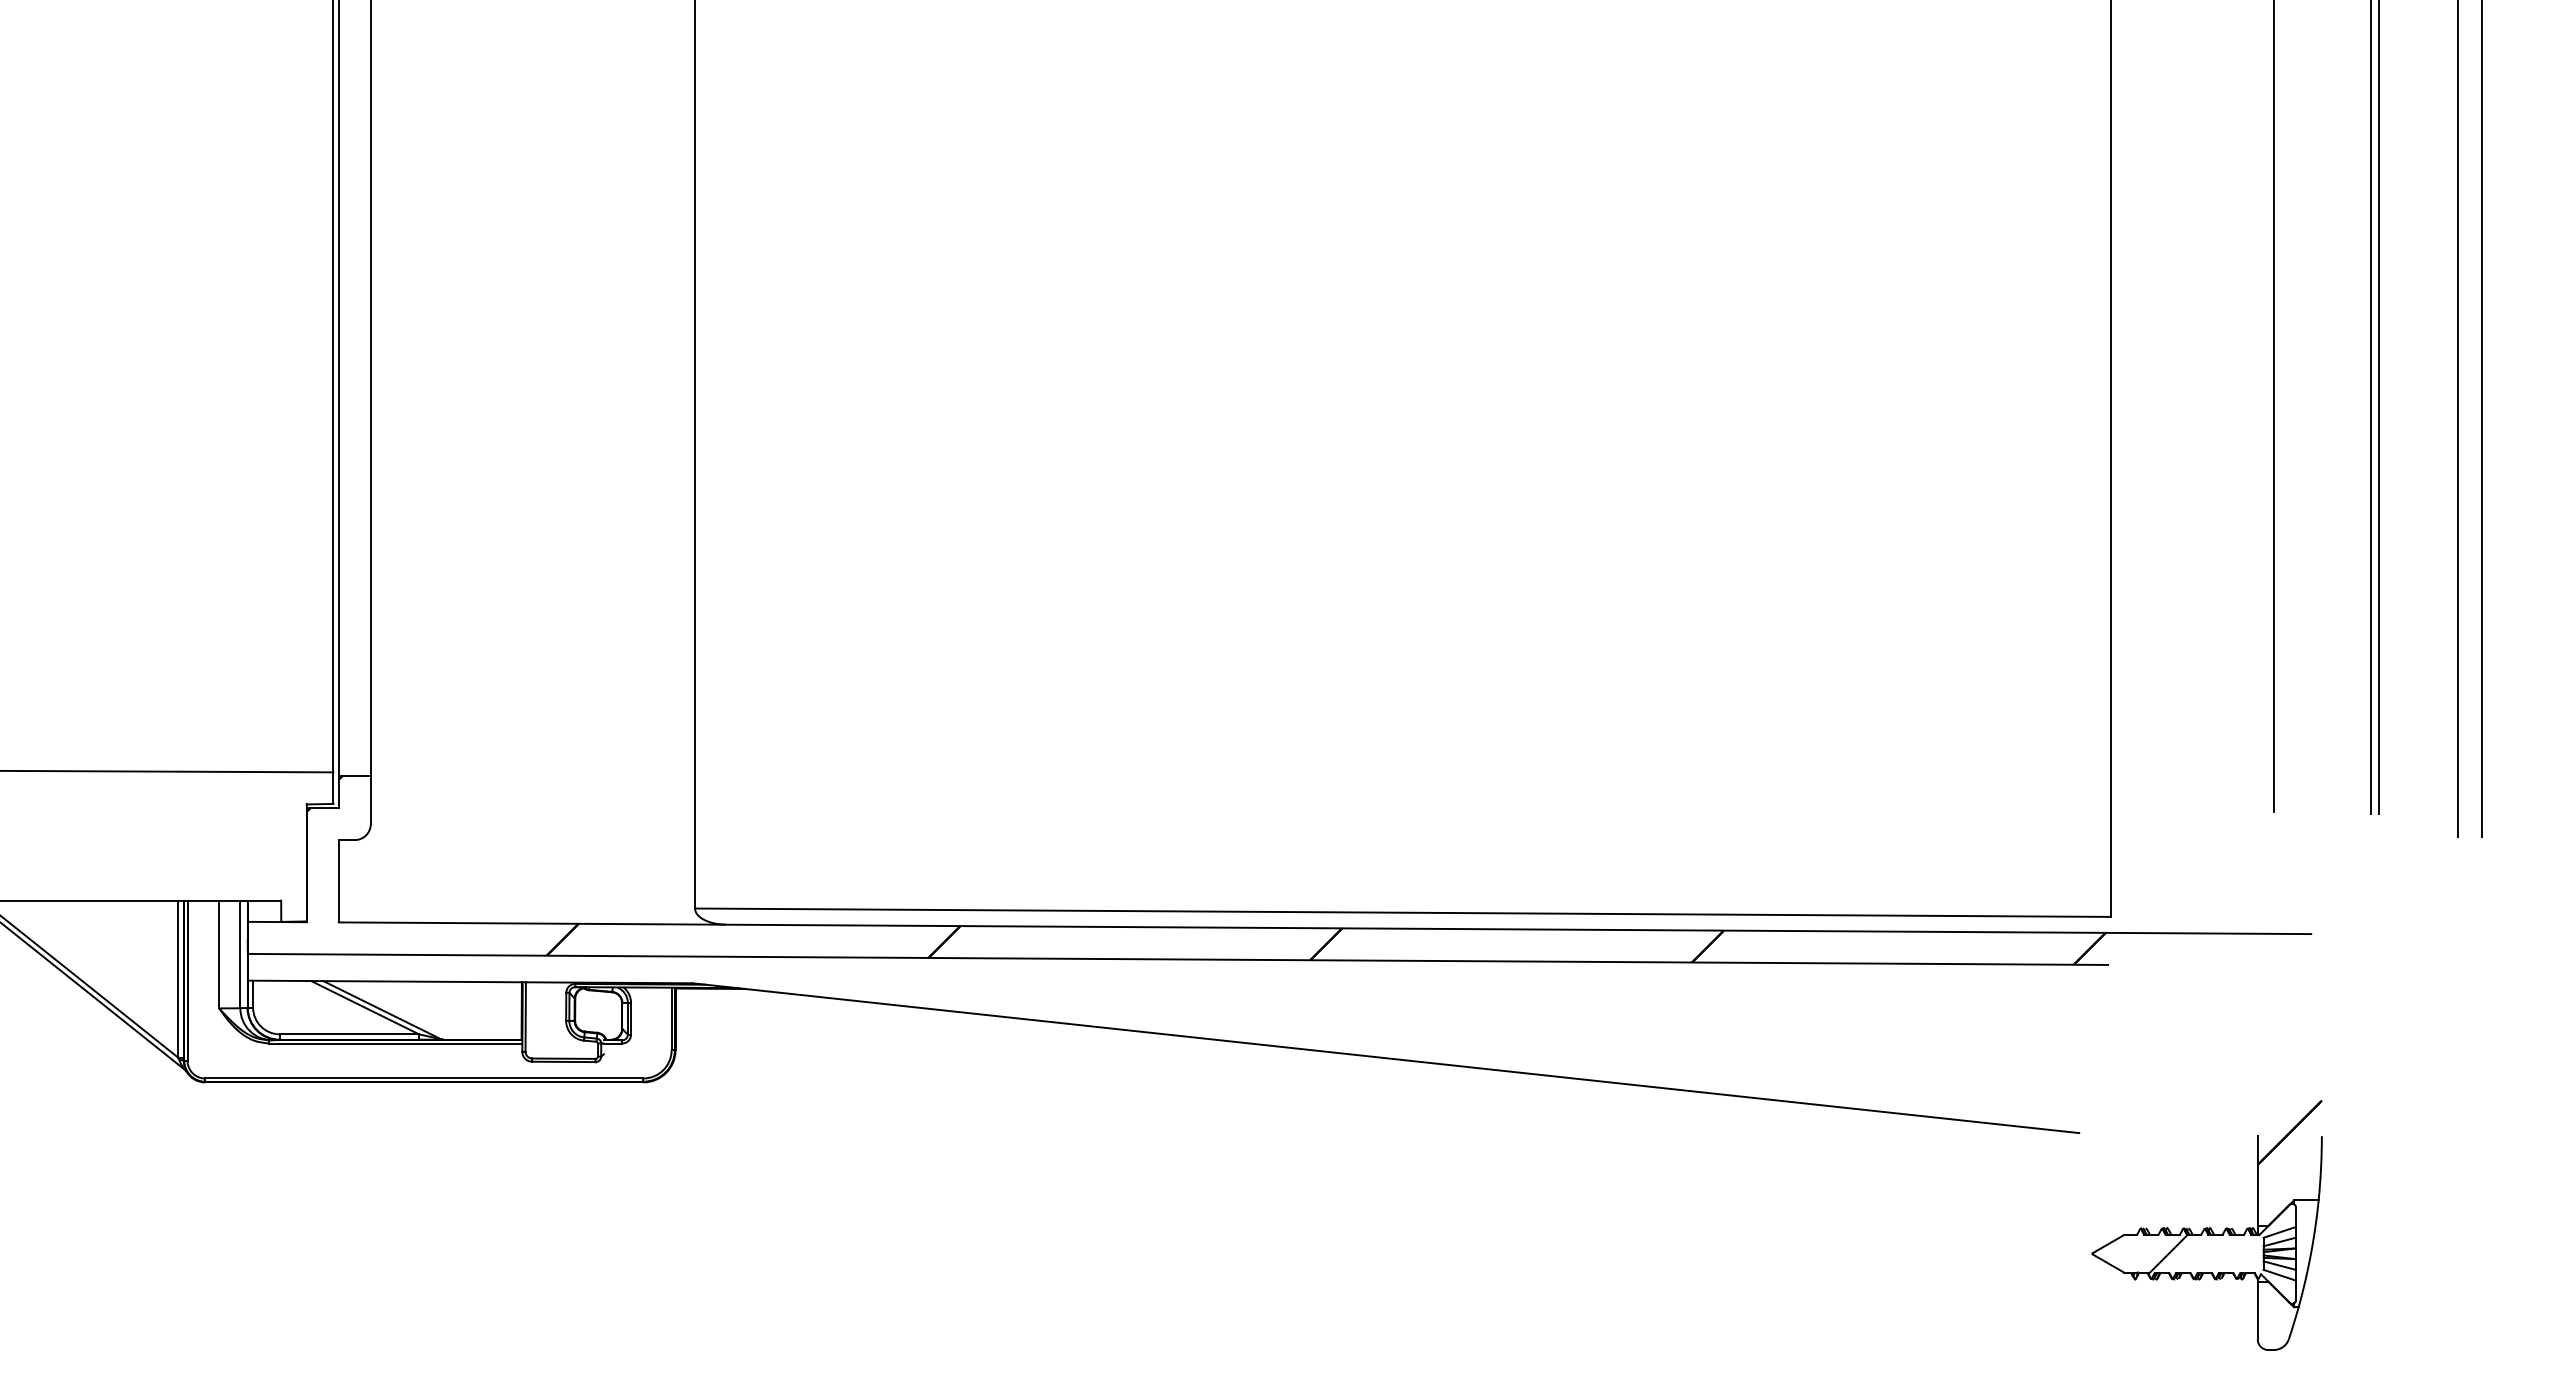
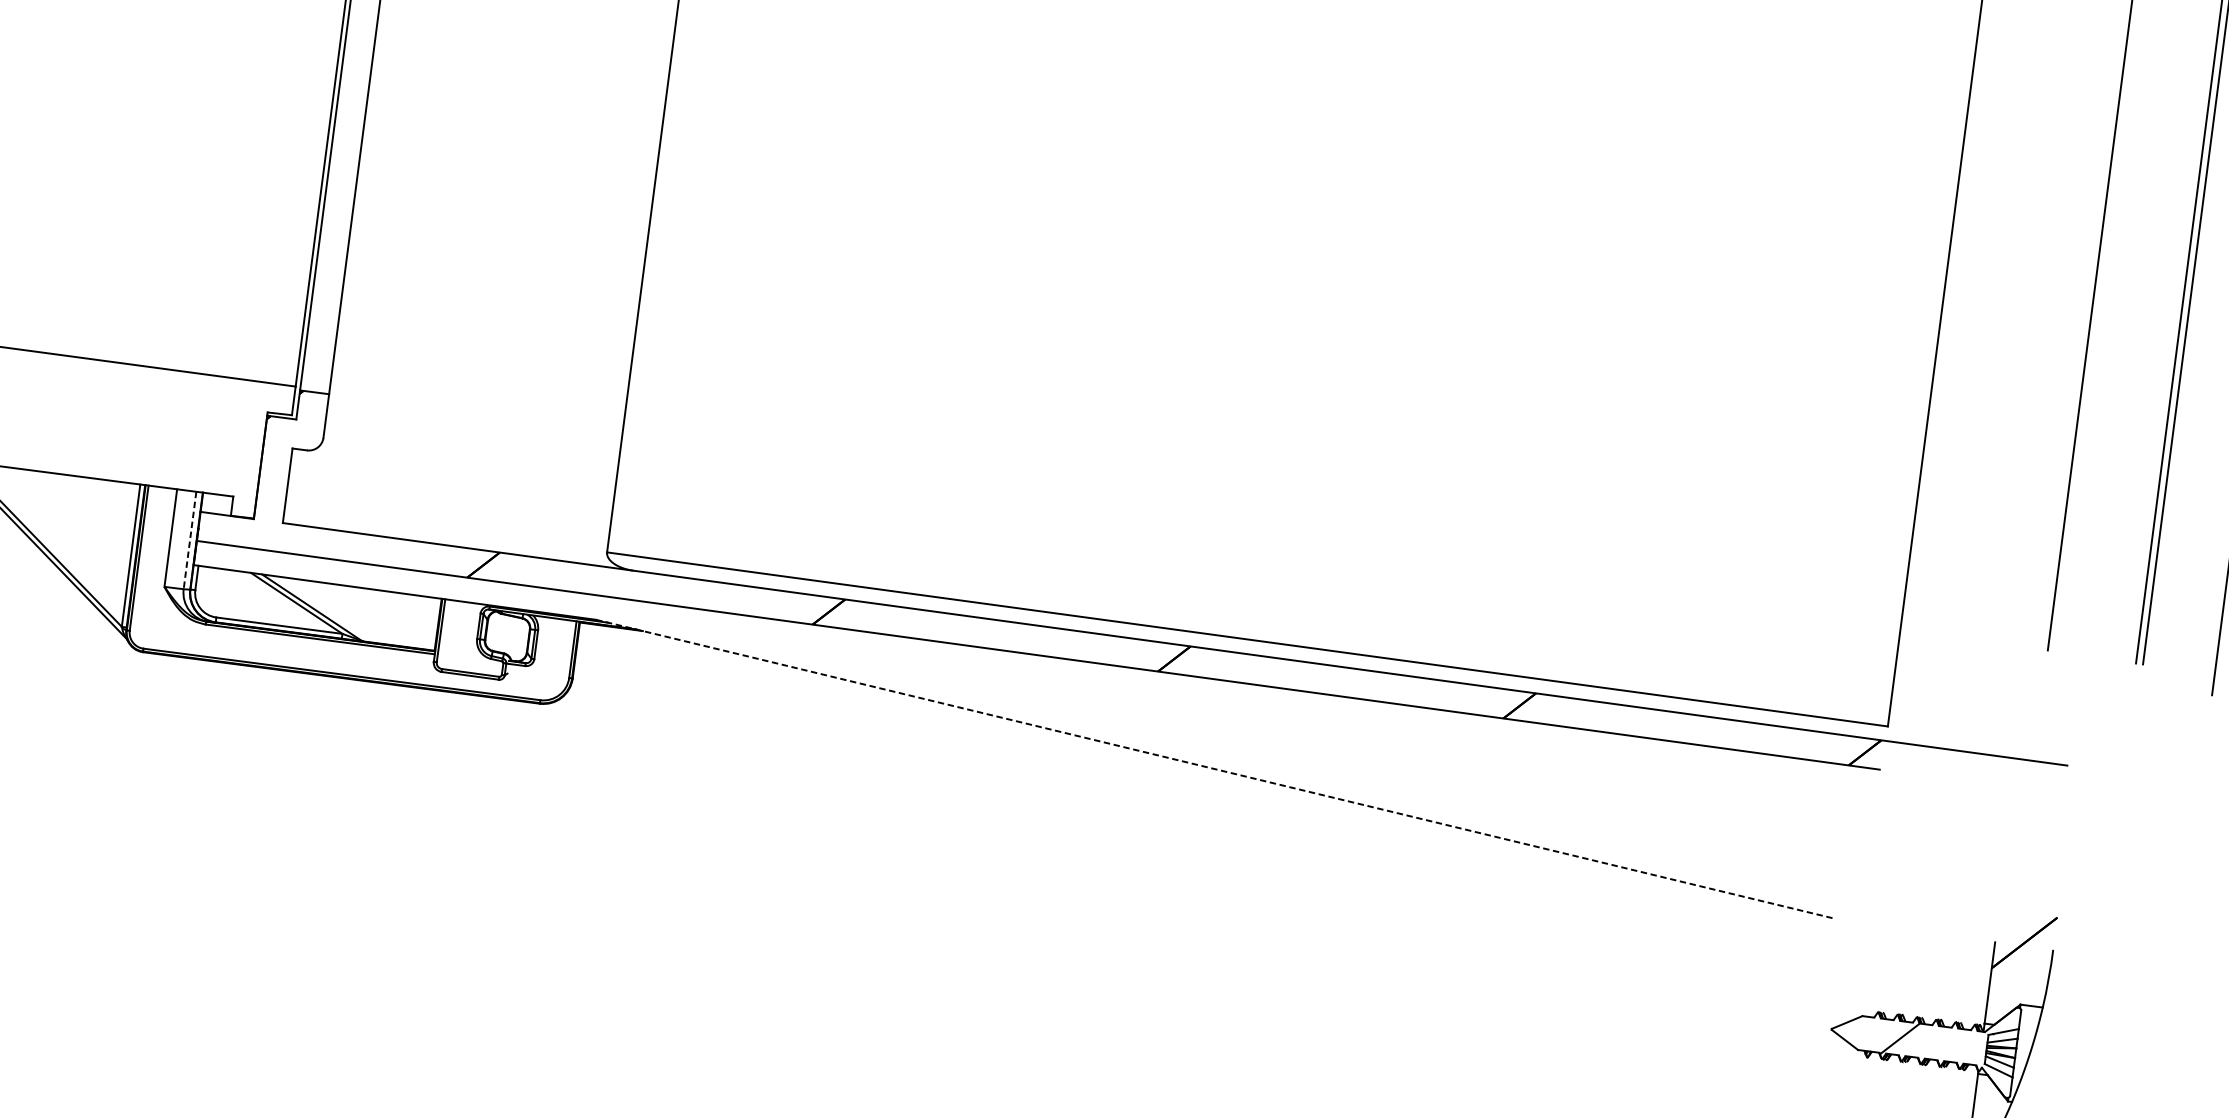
line: (240, 954) -> (190, 540), solid -> dashed
line: (1386, 1058) -> (1215, 769), solid -> dashed

